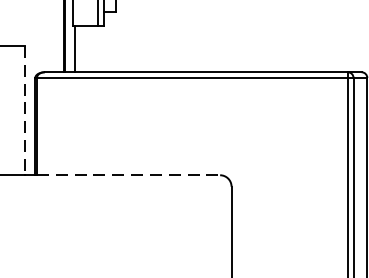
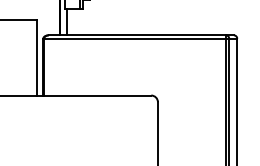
line: (25, 110) -> (37, 57), dashed -> solid
line: (128, 175) -> (97, 95), dashed -> solid

